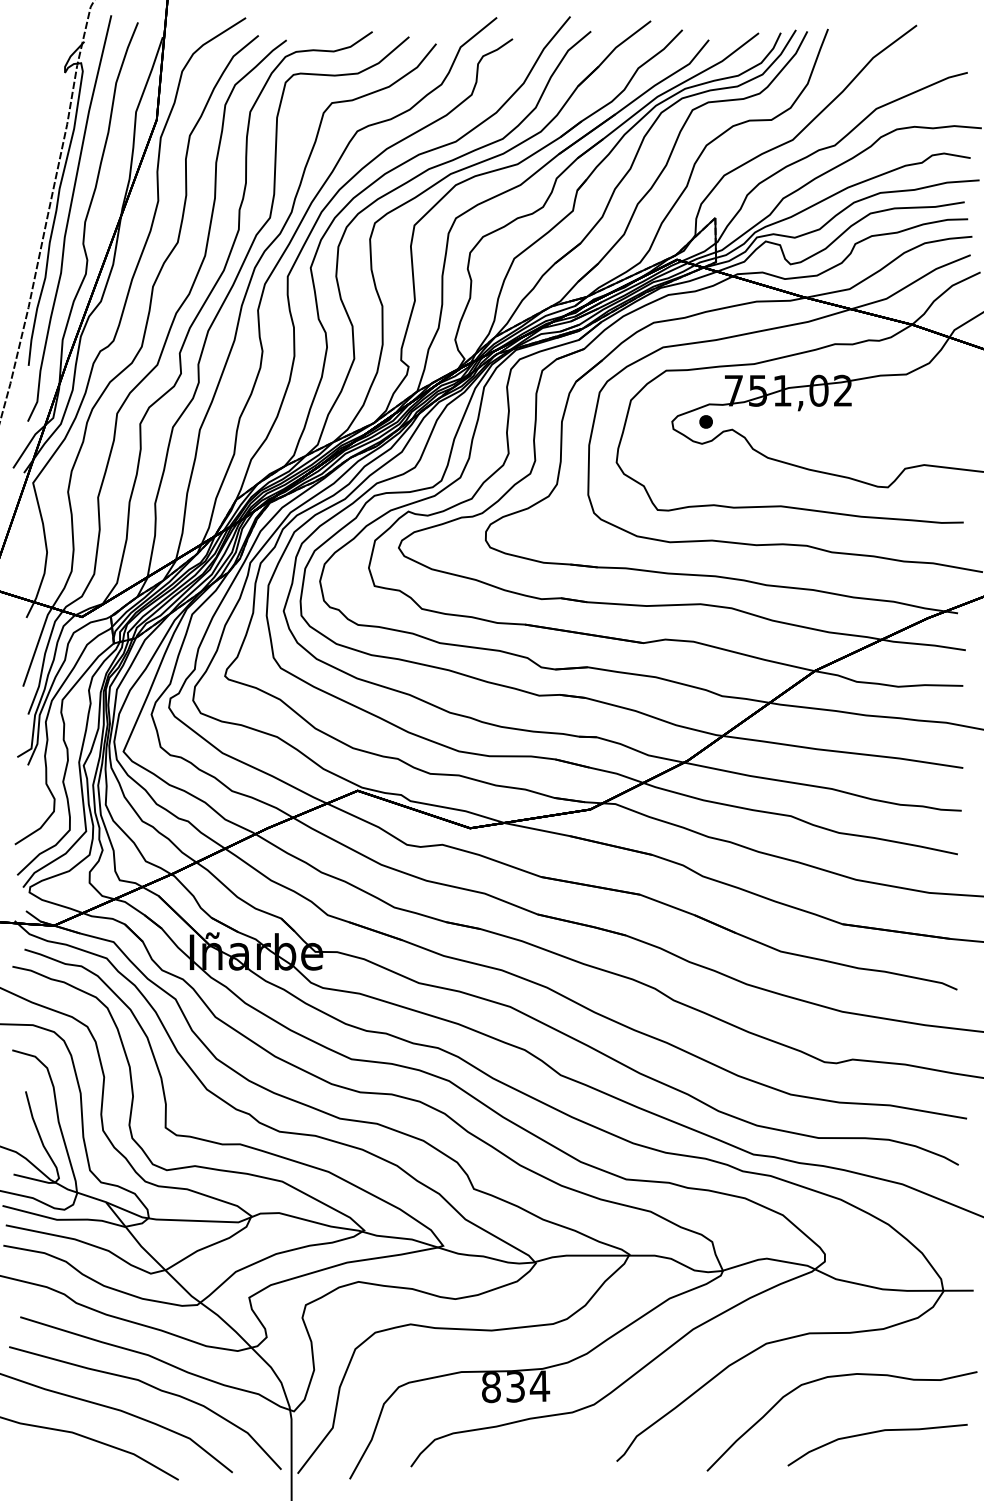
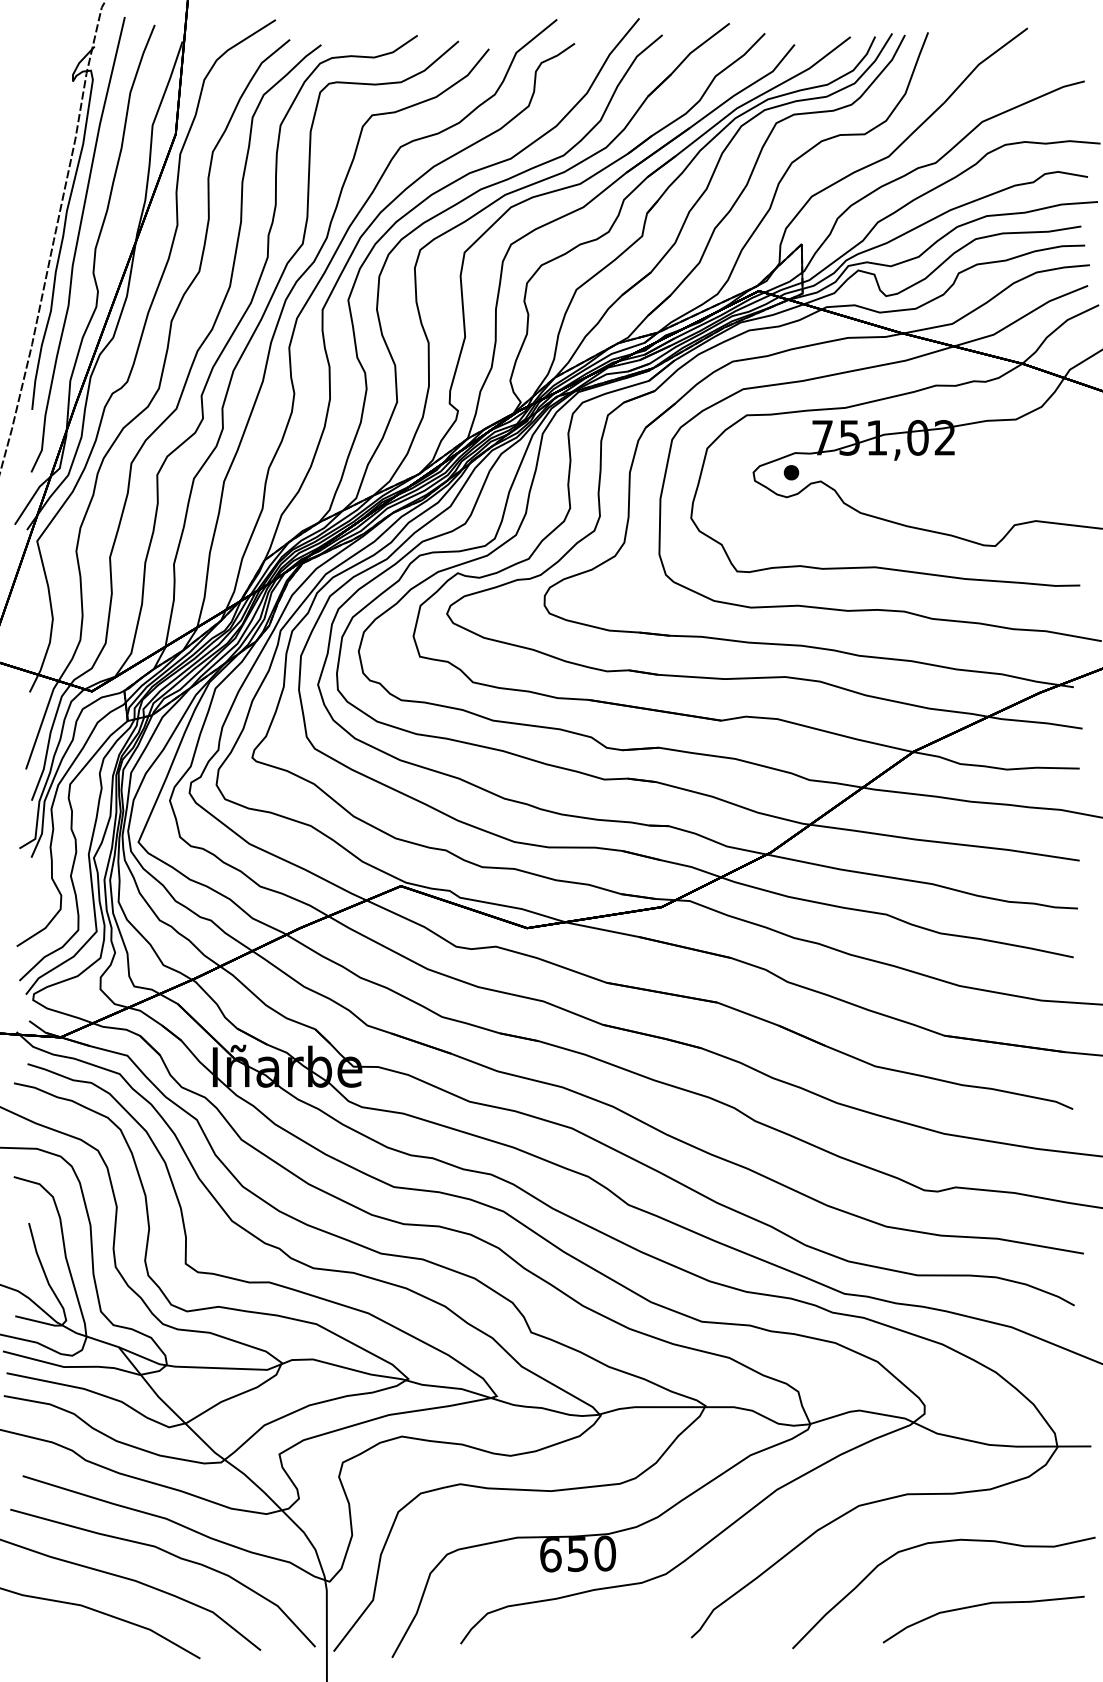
text: (515, 1386) -> (577, 1553), 834 -> 650

